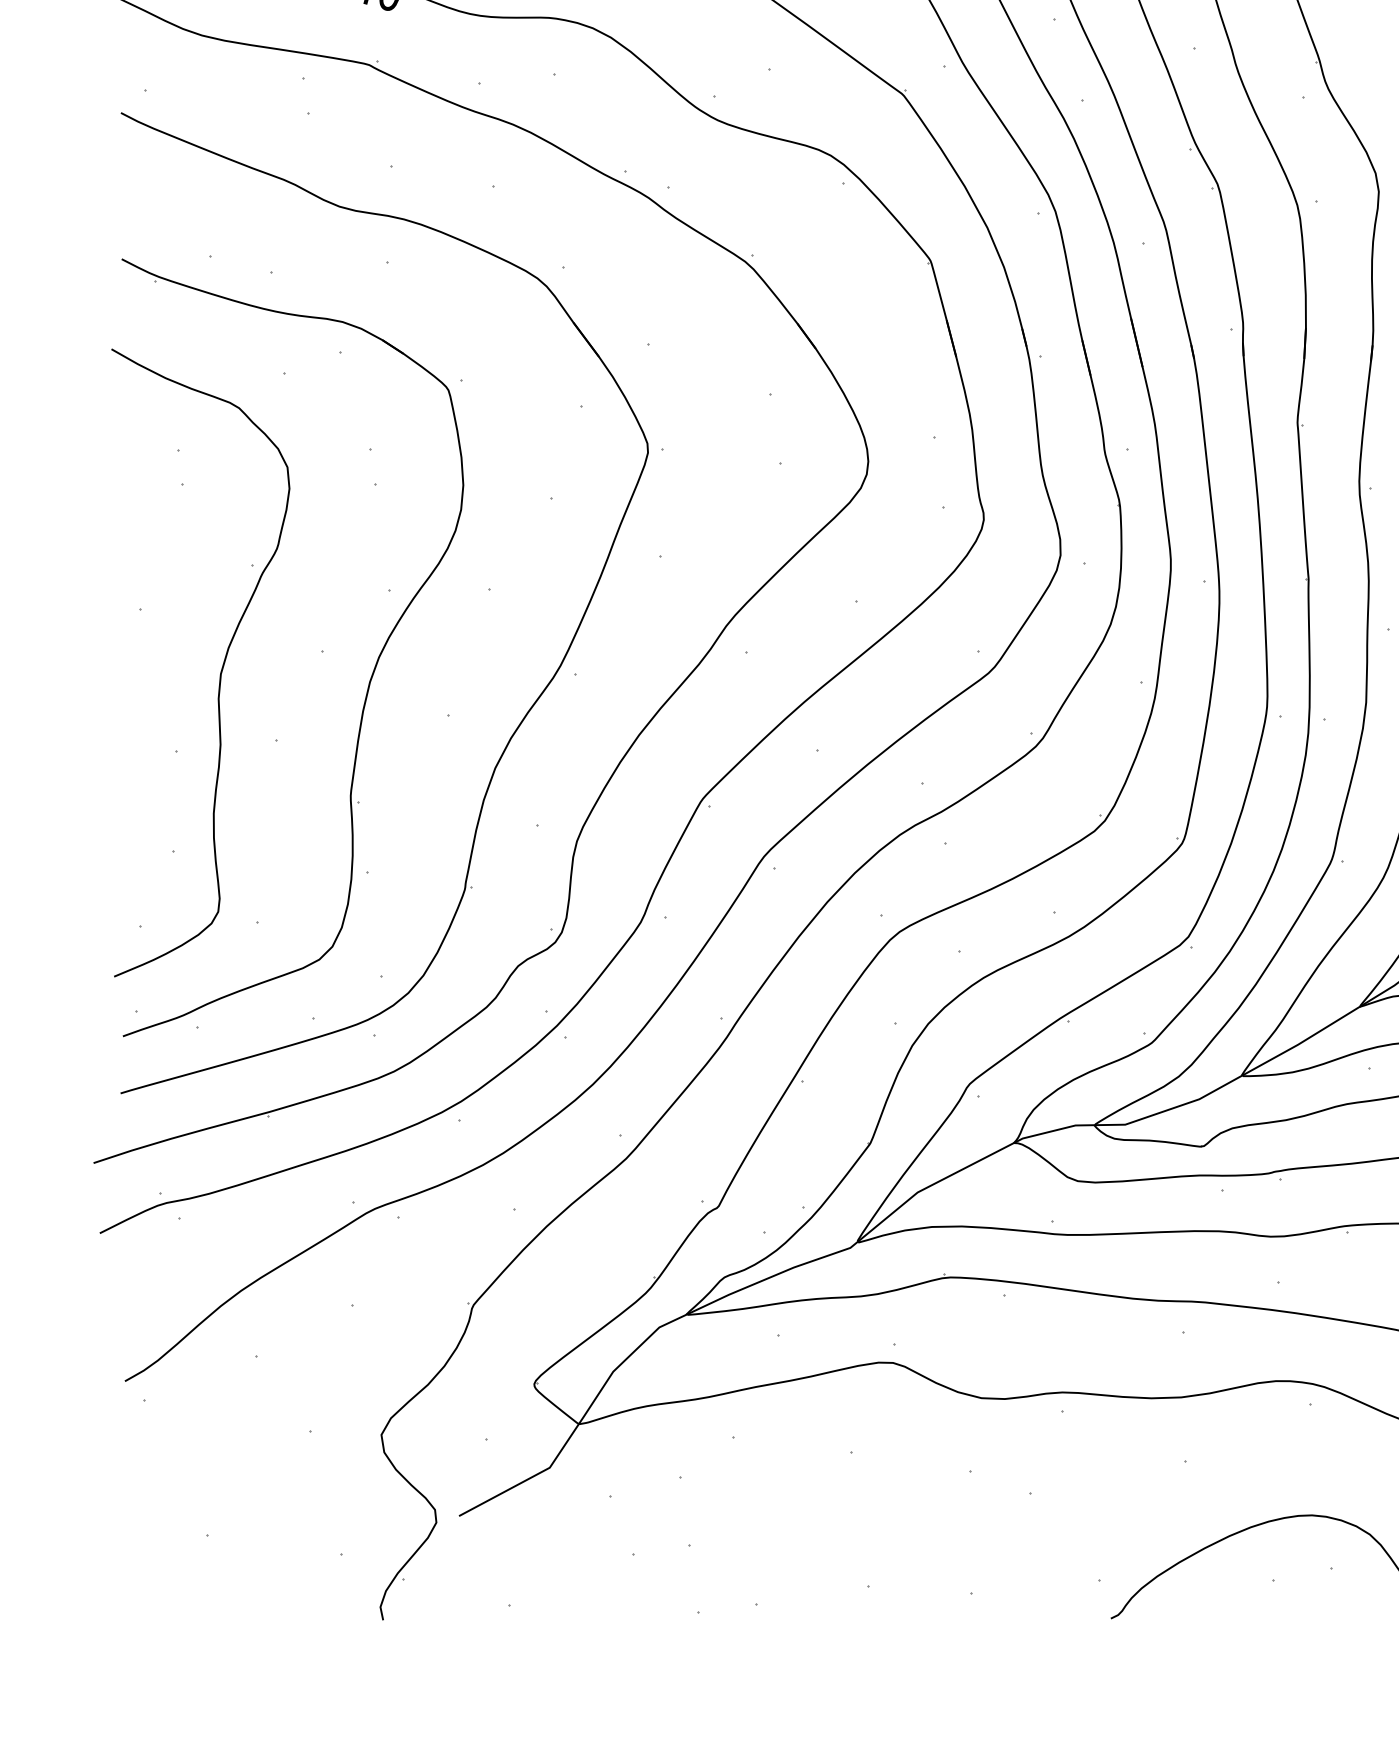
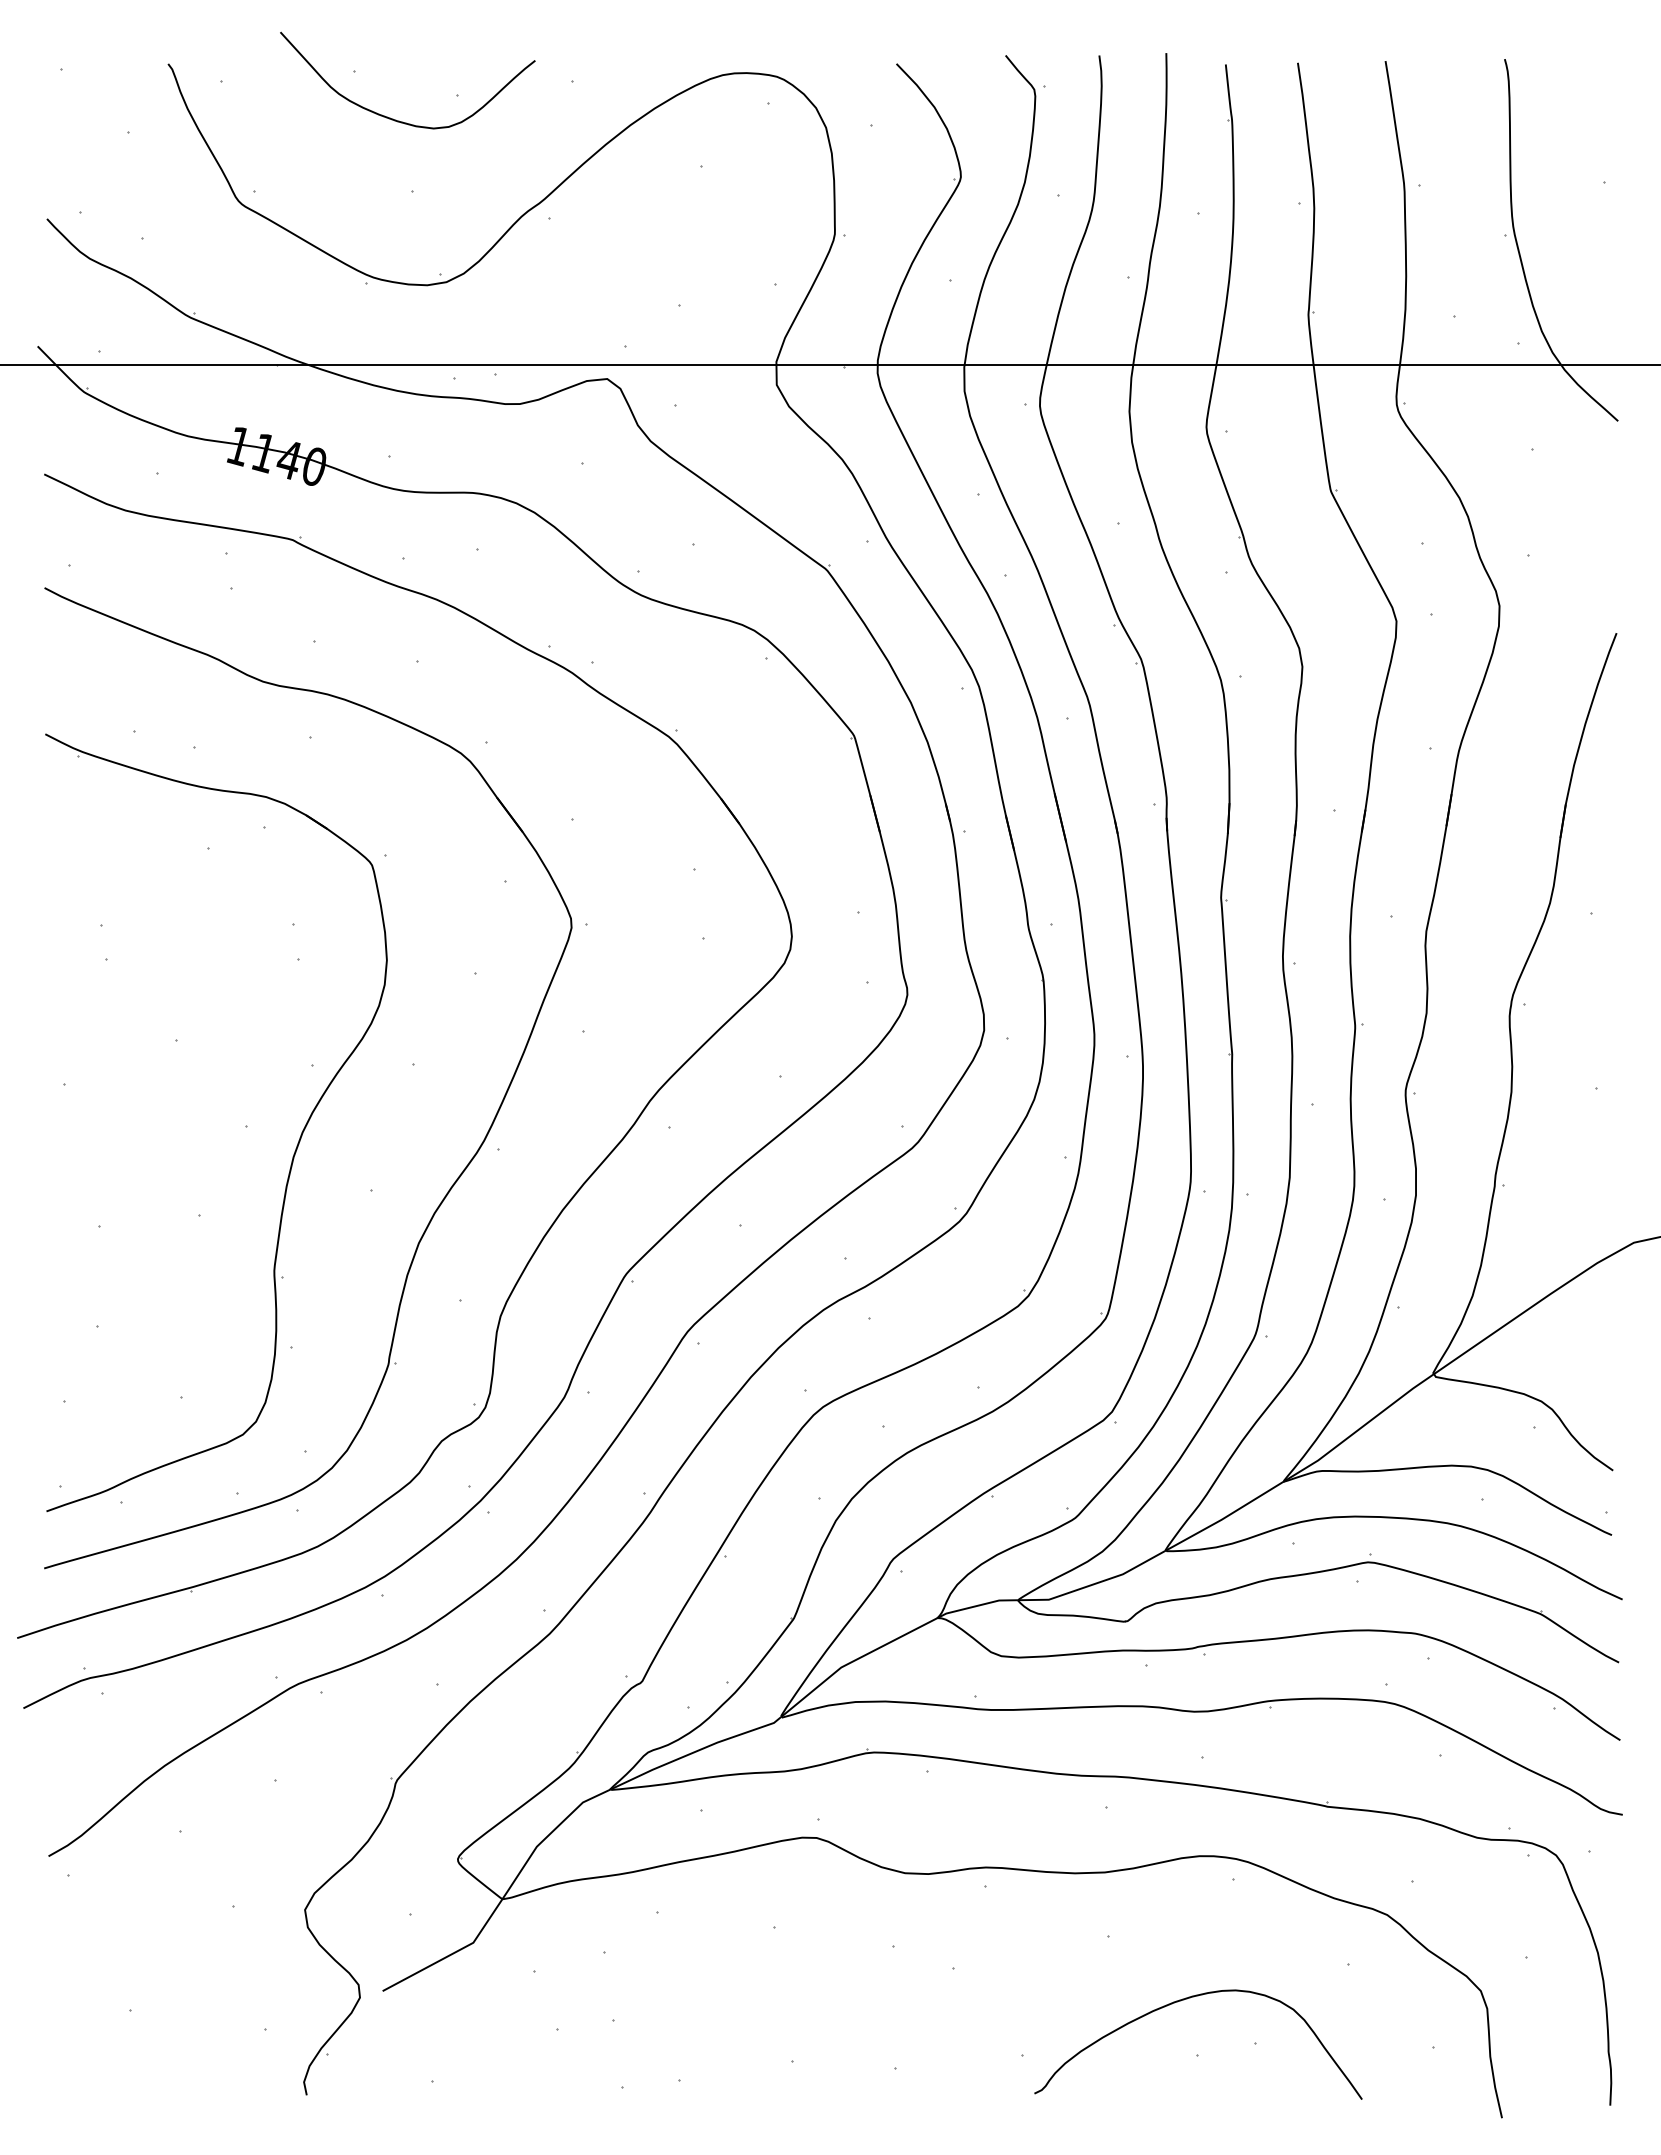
curve: (220, 669) -> (144, 1144), removed

